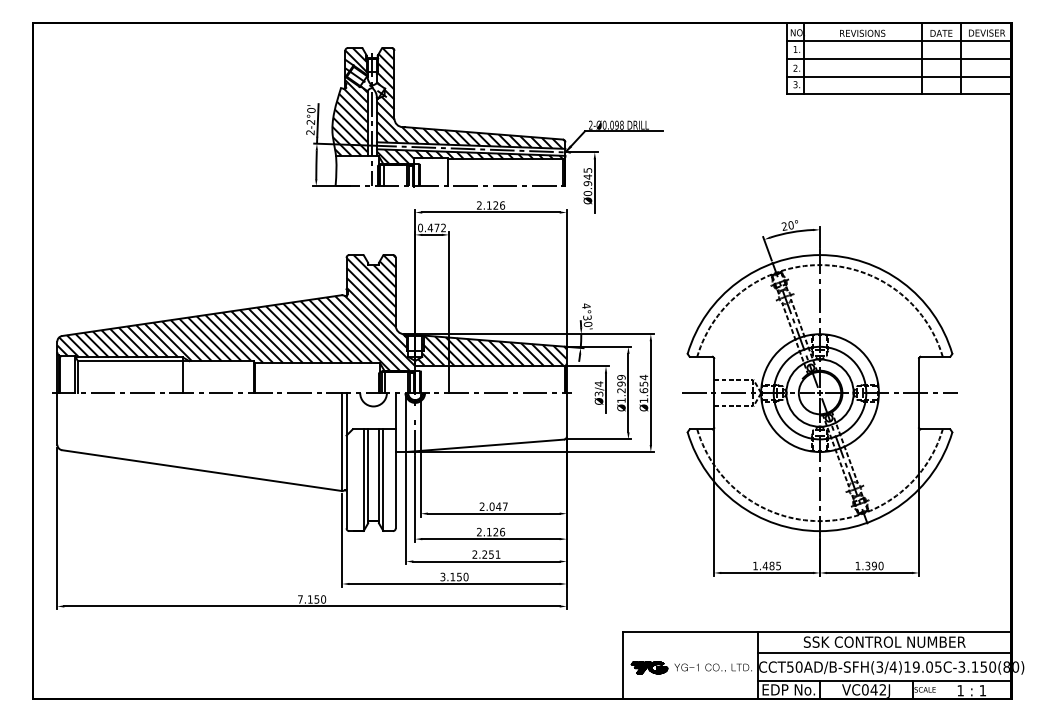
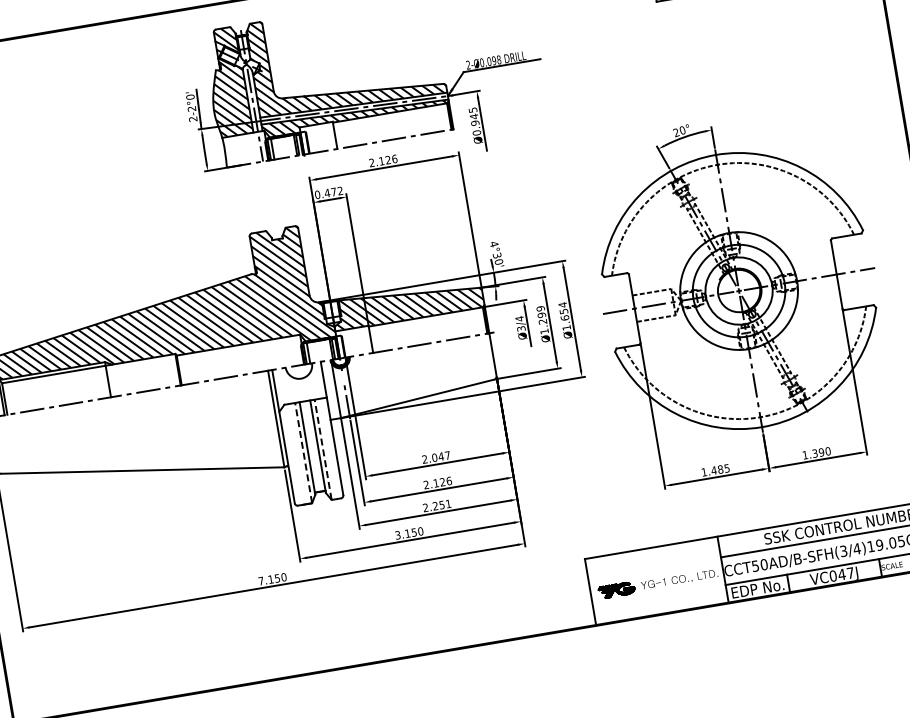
line: (363, 480) -> (303, 453), solid -> dashed
line: (383, 480) -> (323, 450), solid -> dashed
text: (882, 689) -> (850, 572), VC042J -> VC047J

